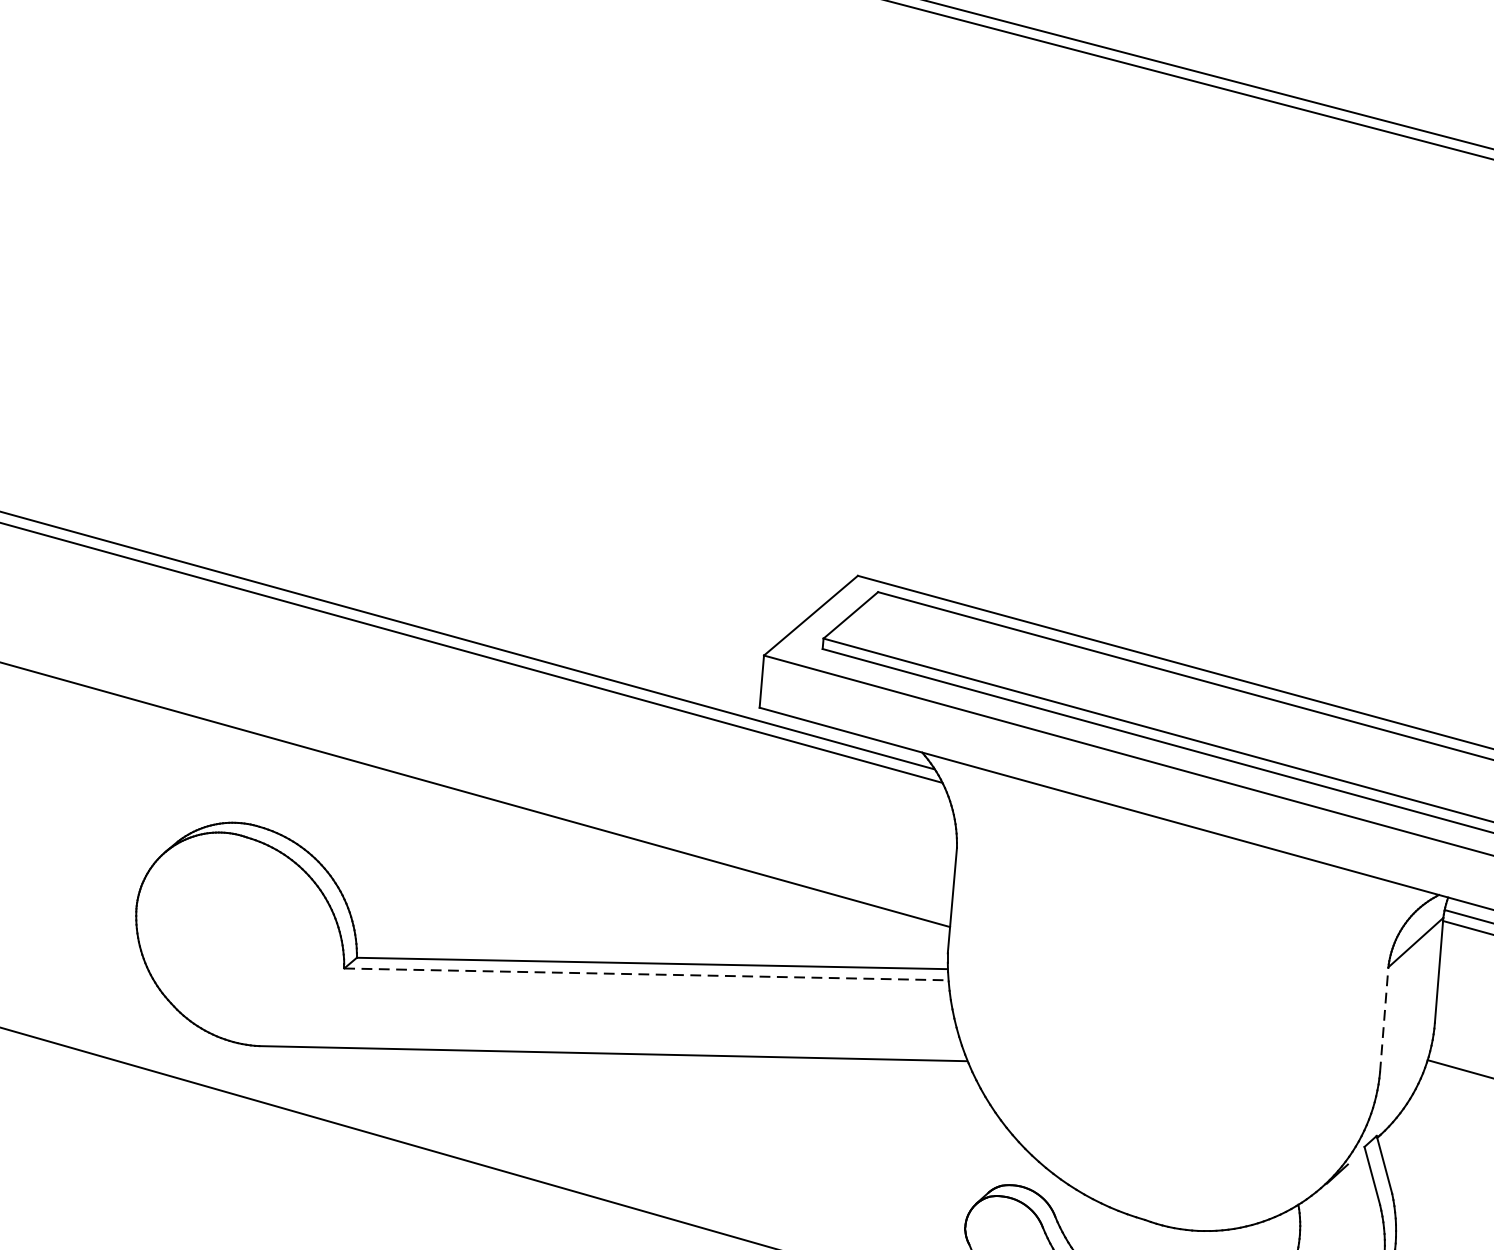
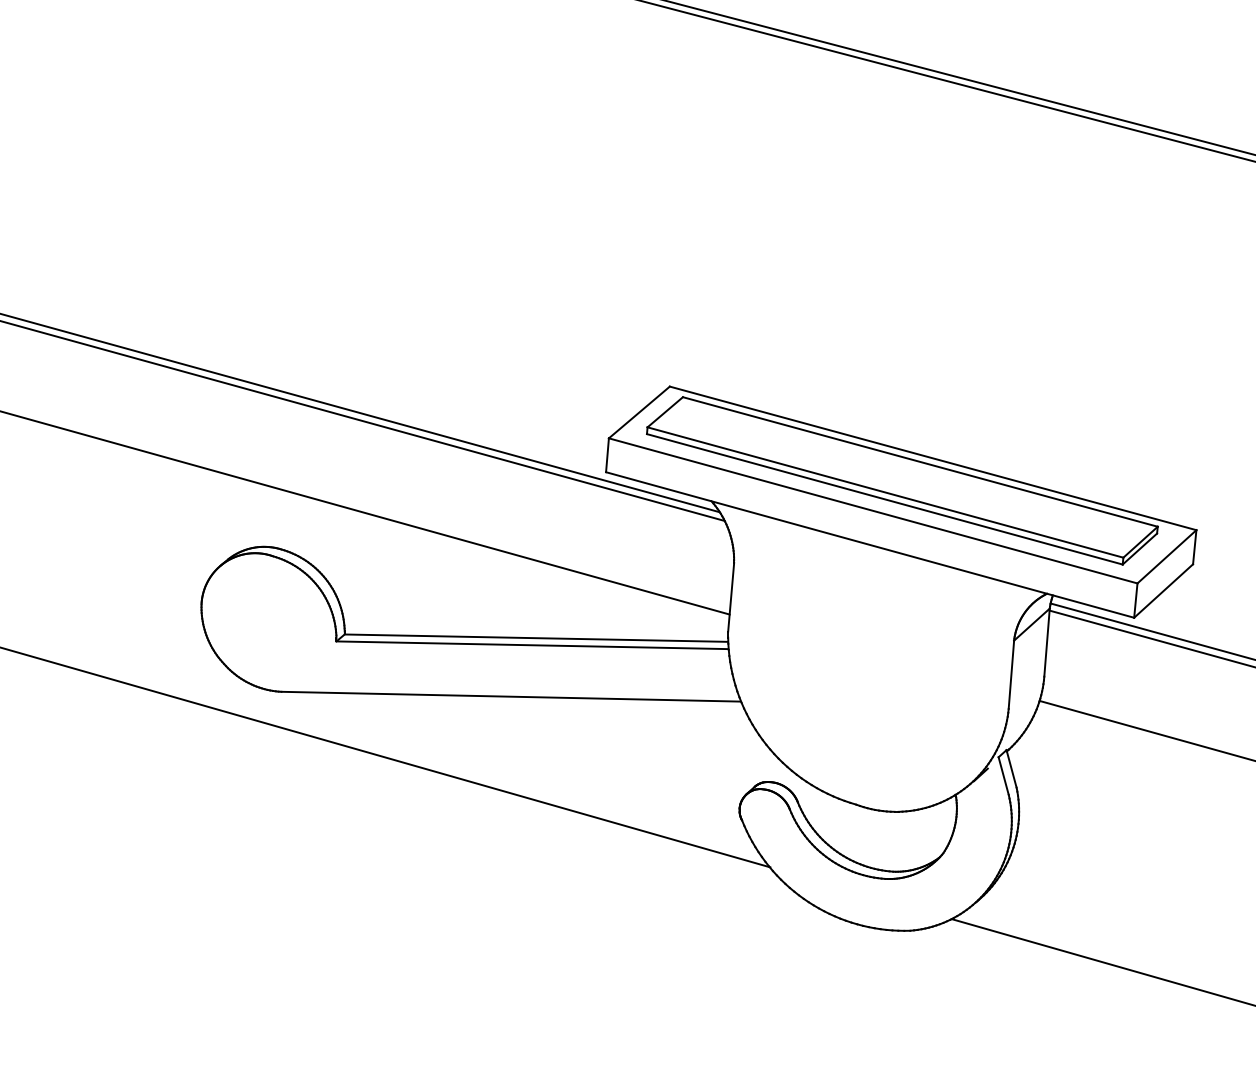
line: (646, 974) -> (532, 645), dashed -> solid
line: (1384, 1019) -> (1011, 674), dashed -> solid

